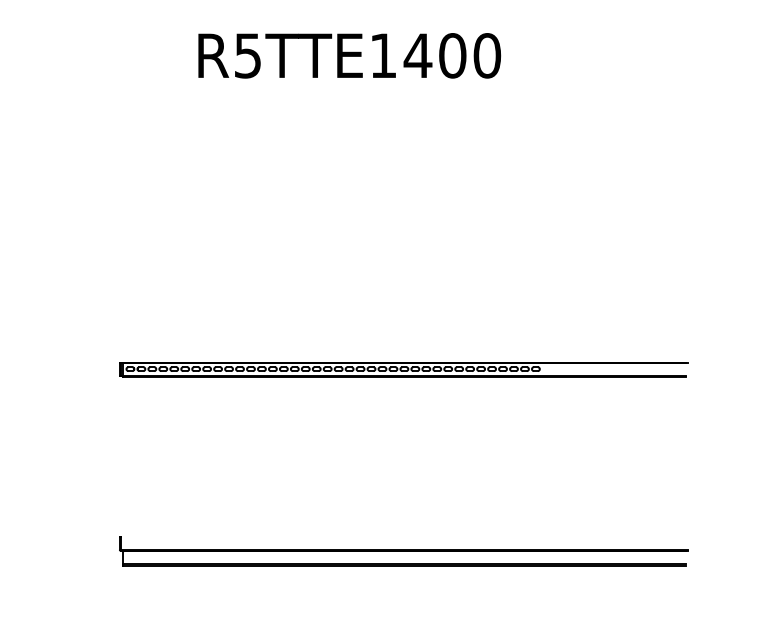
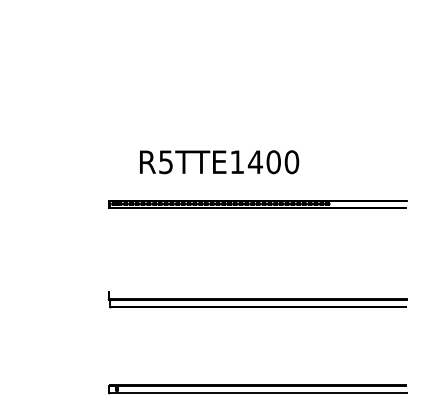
text: (349, 56) -> (219, 162), moved

